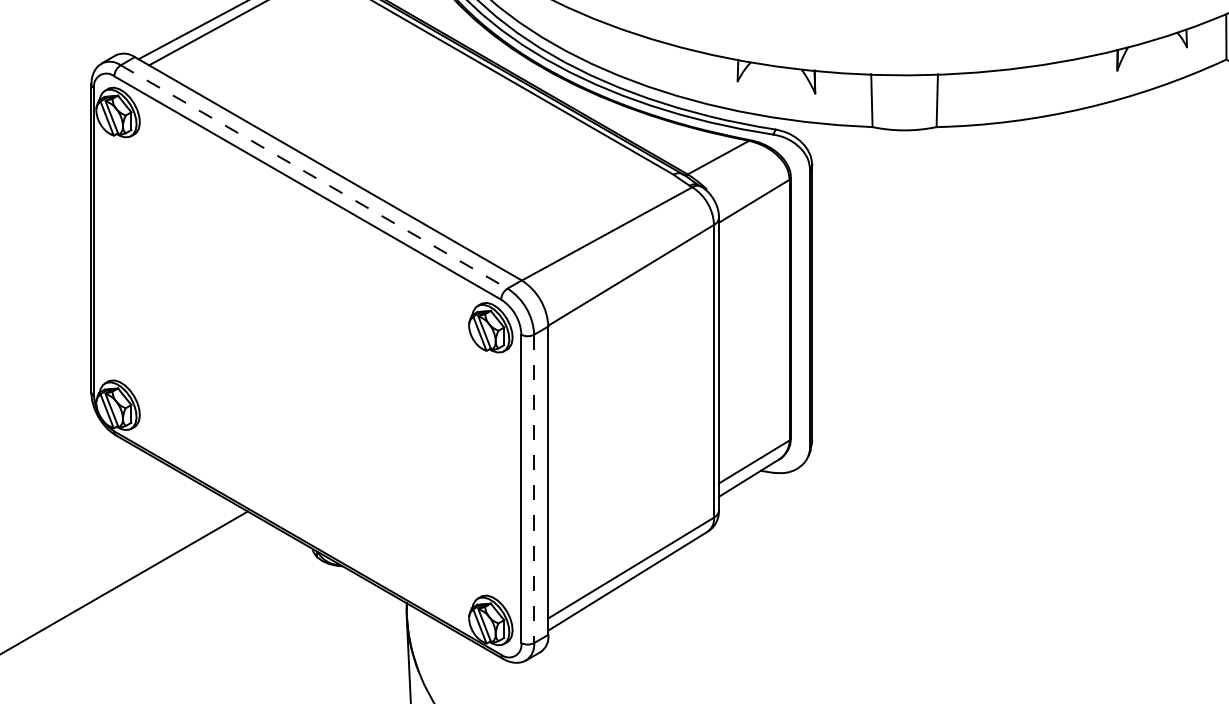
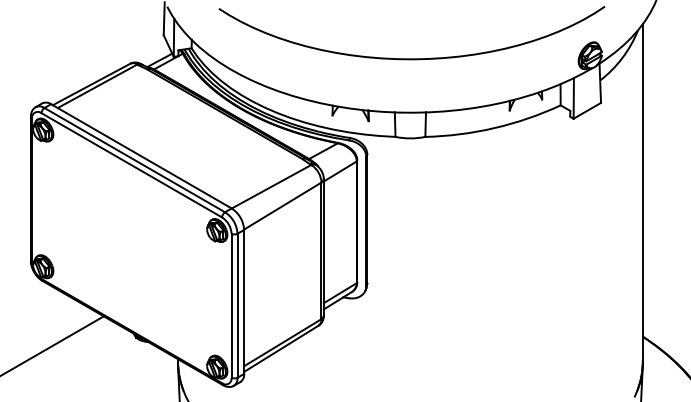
line: (315, 177) -> (135, 160), dashed -> solid
line: (534, 488) -> (237, 305), dashed -> solid

